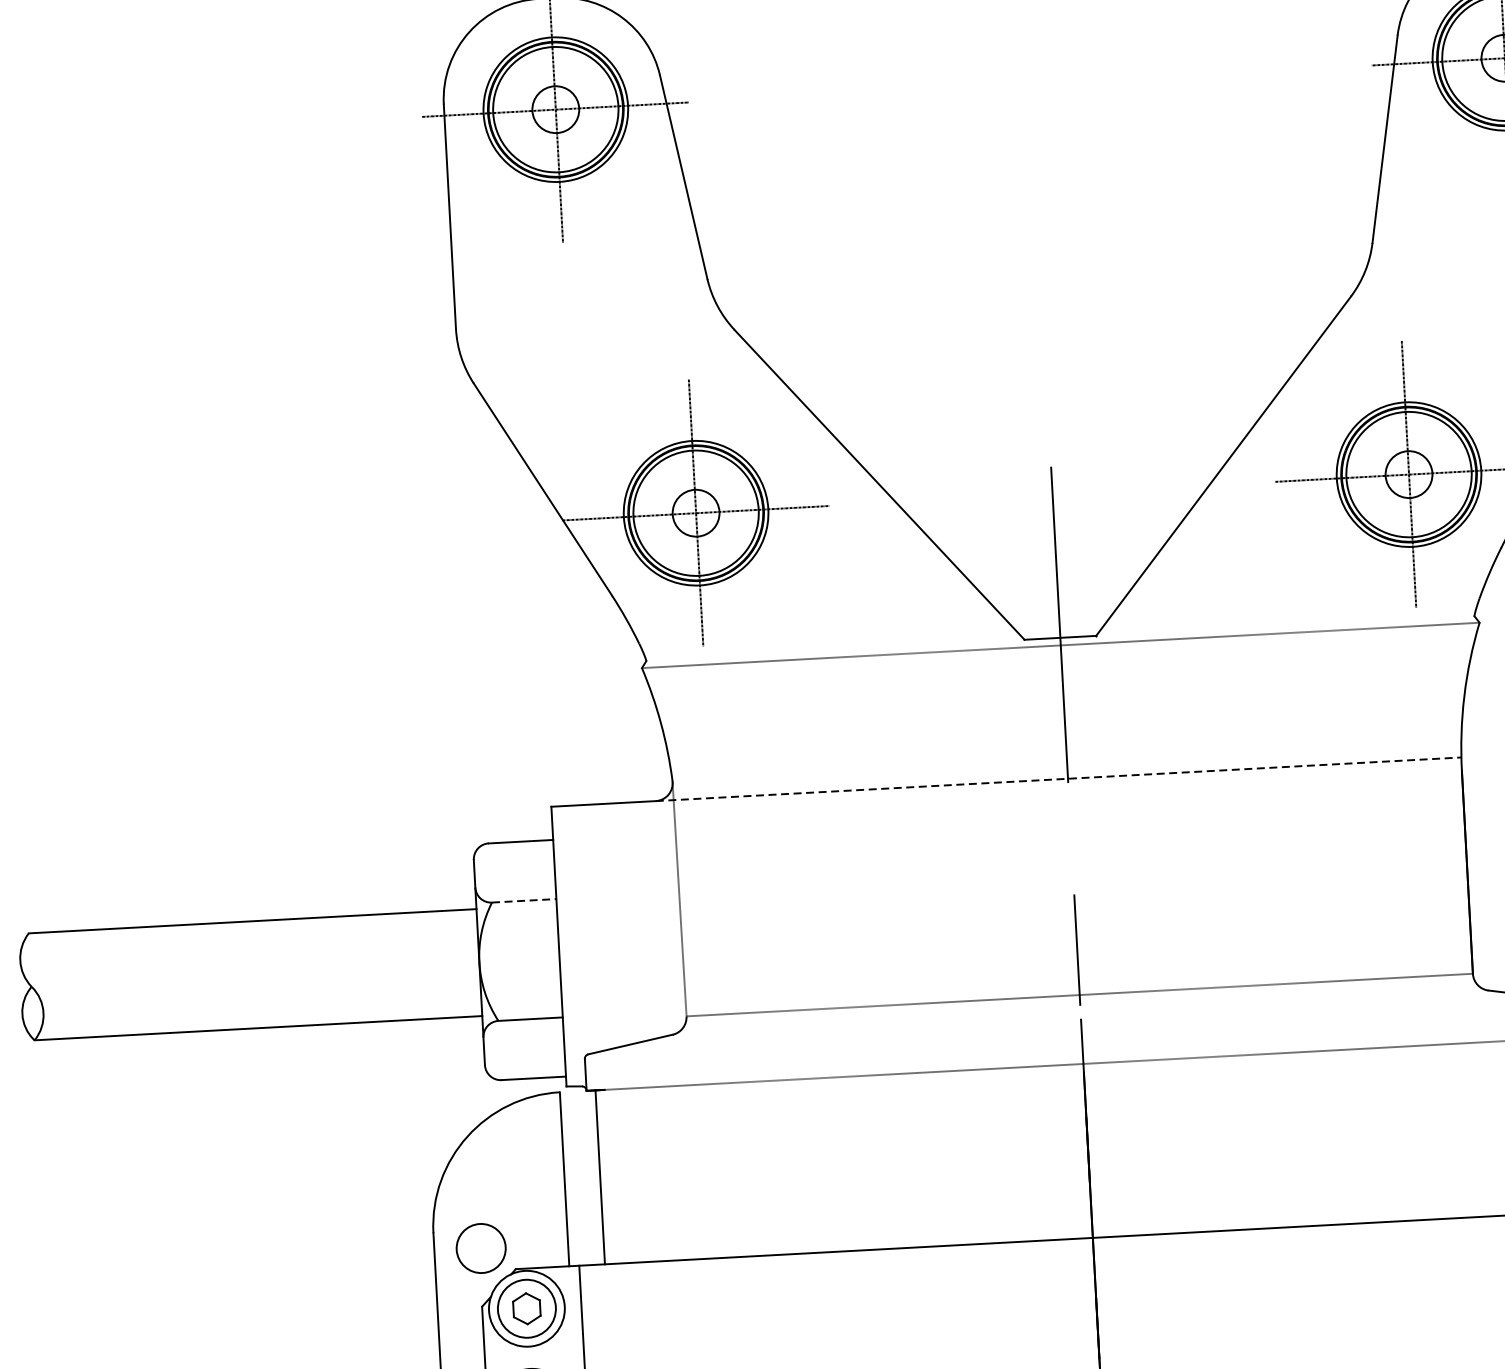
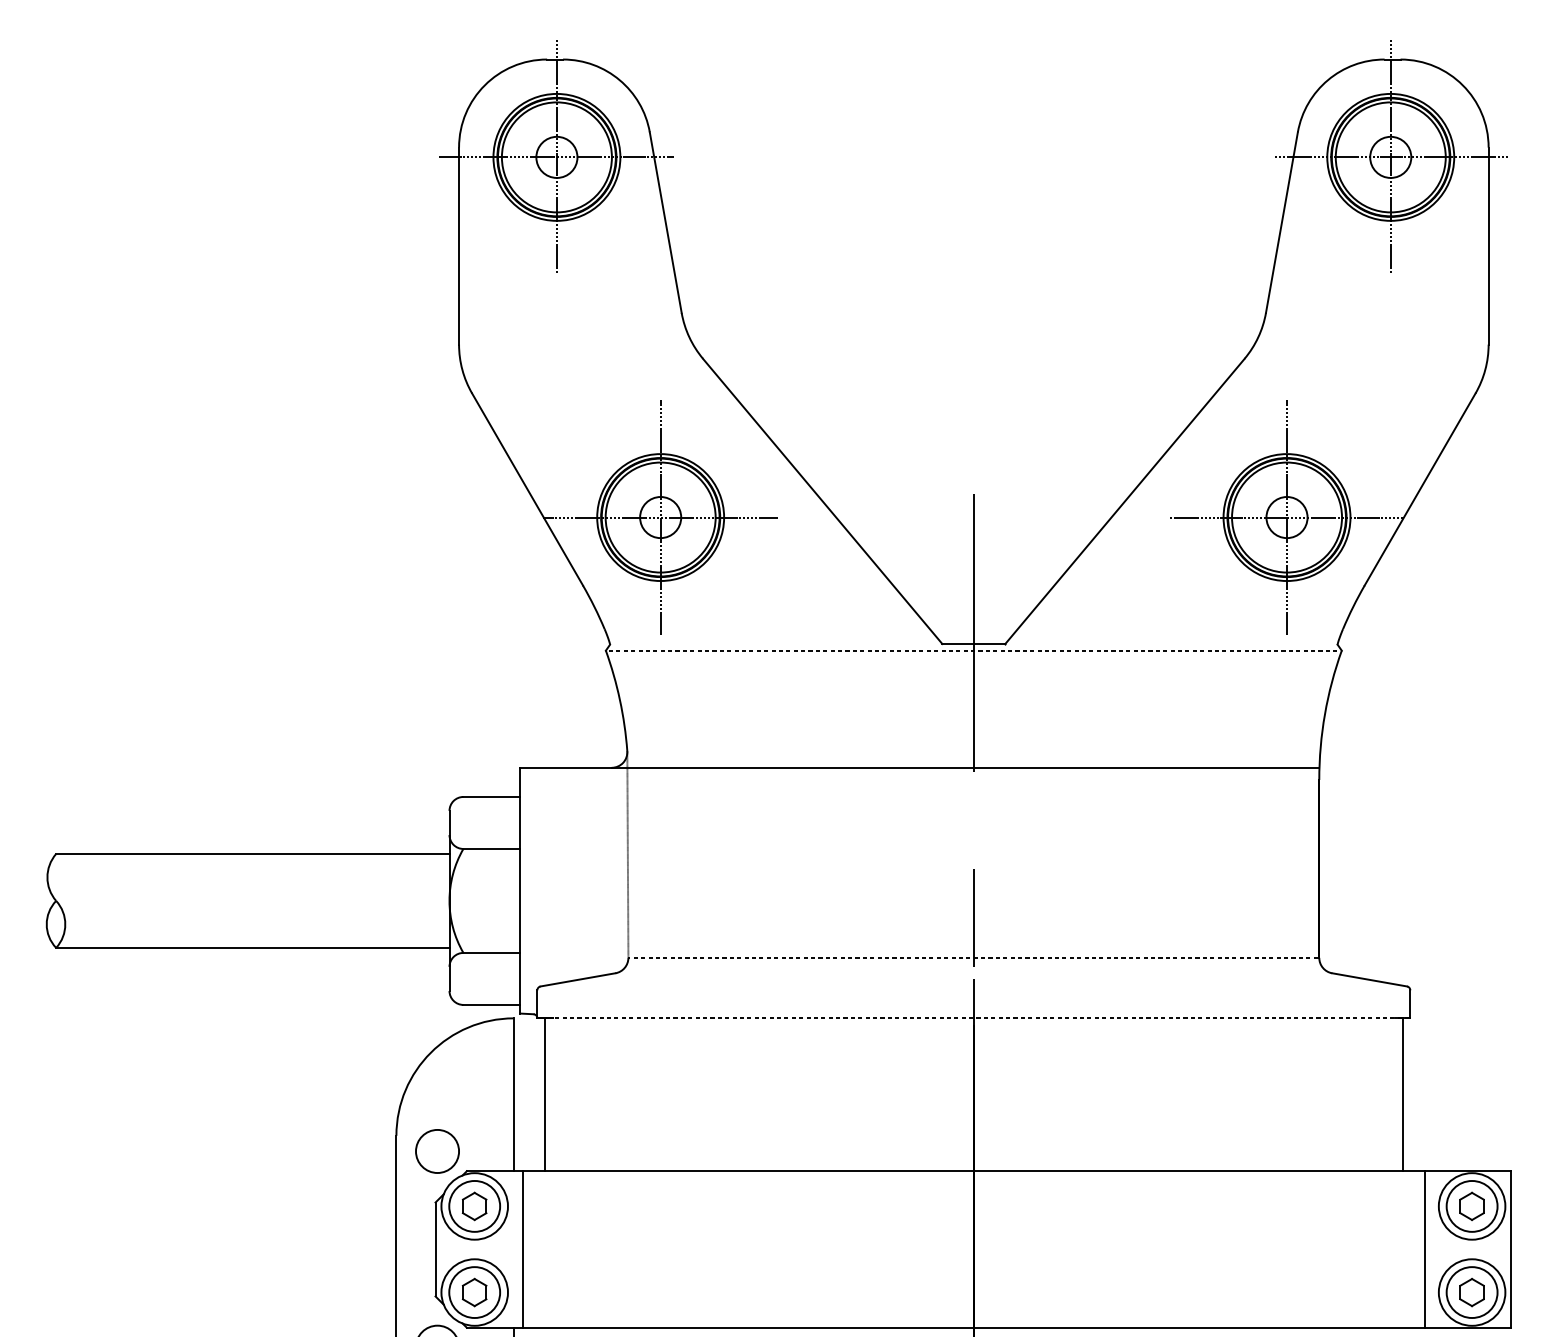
line: (1058, 778) -> (965, 767), dashed -> solid
line: (525, 900) -> (492, 848), dashed -> solid

